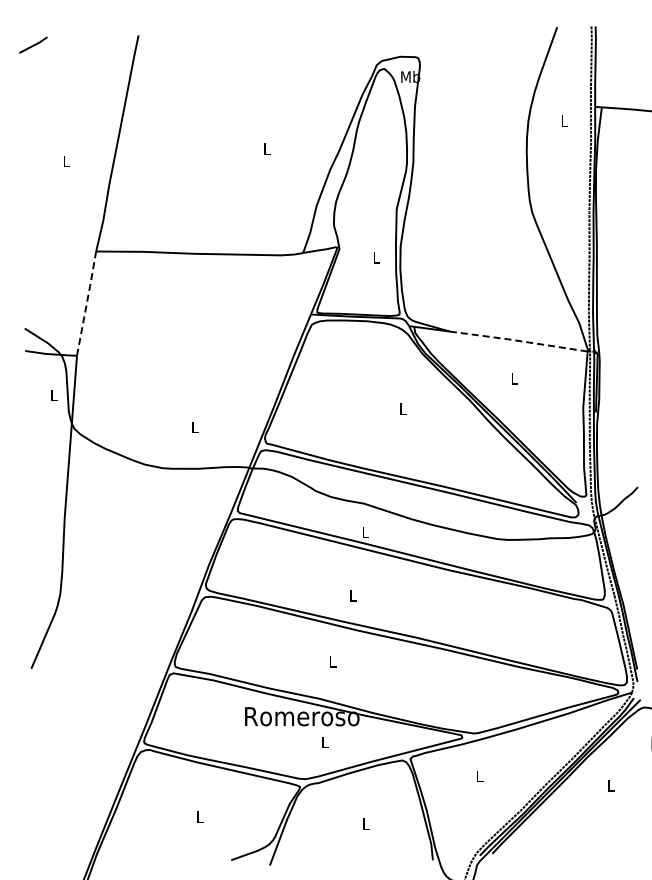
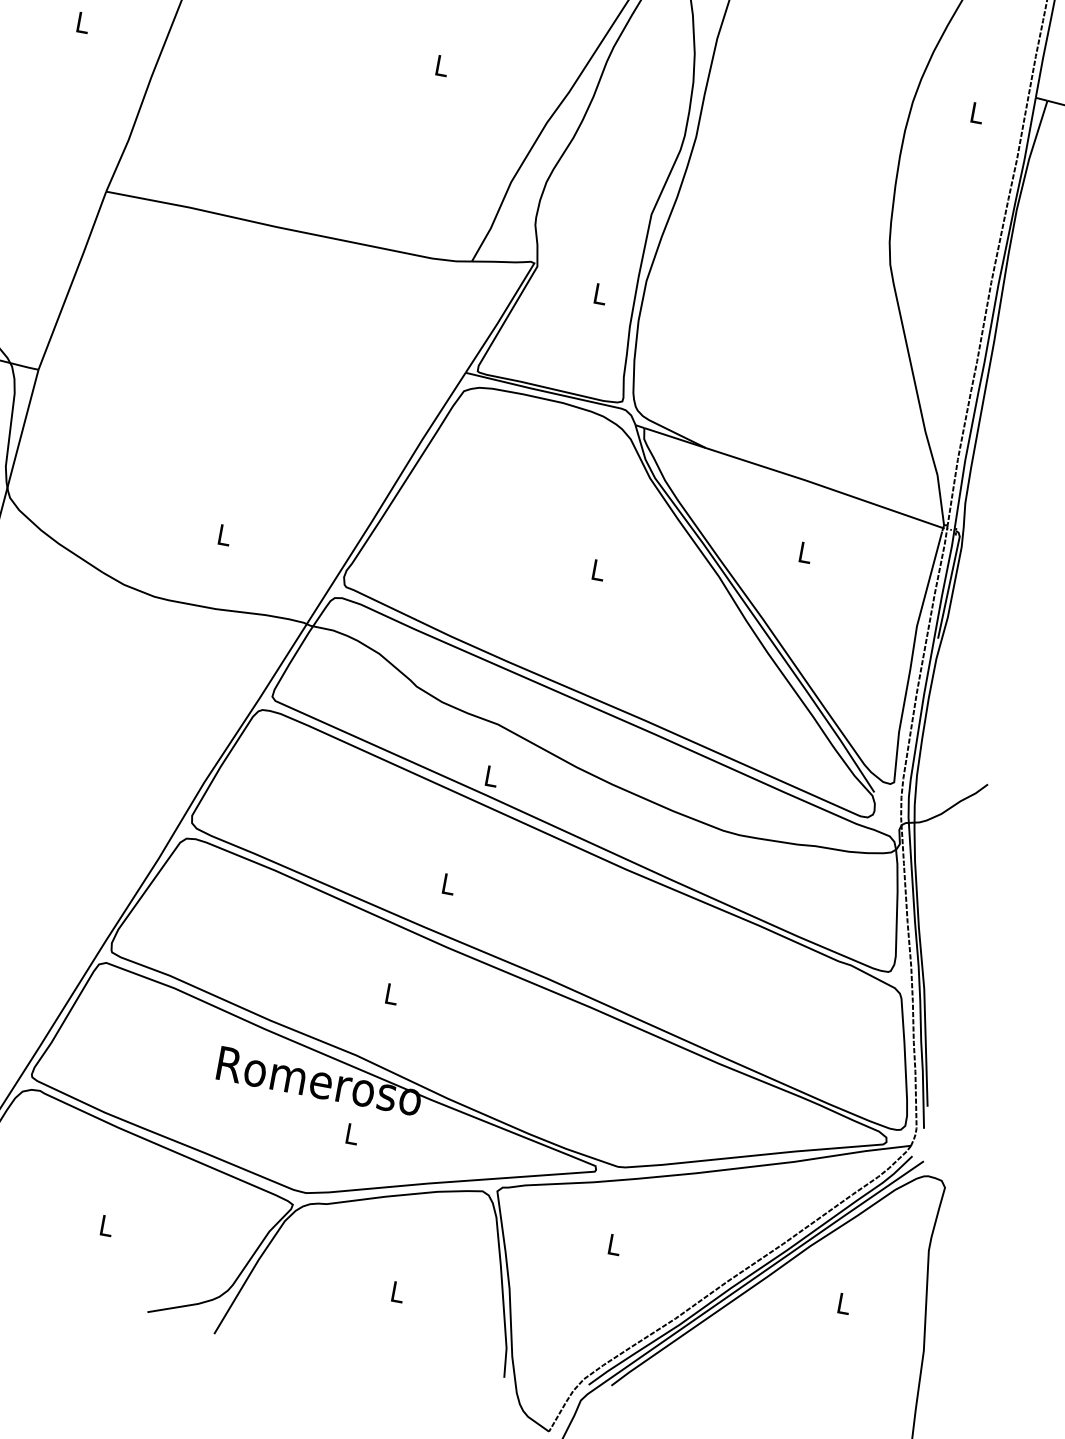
line: (86, 302) -> (72, 278), dashed -> solid
line: (518, 340) -> (824, 486), dashed -> solid

